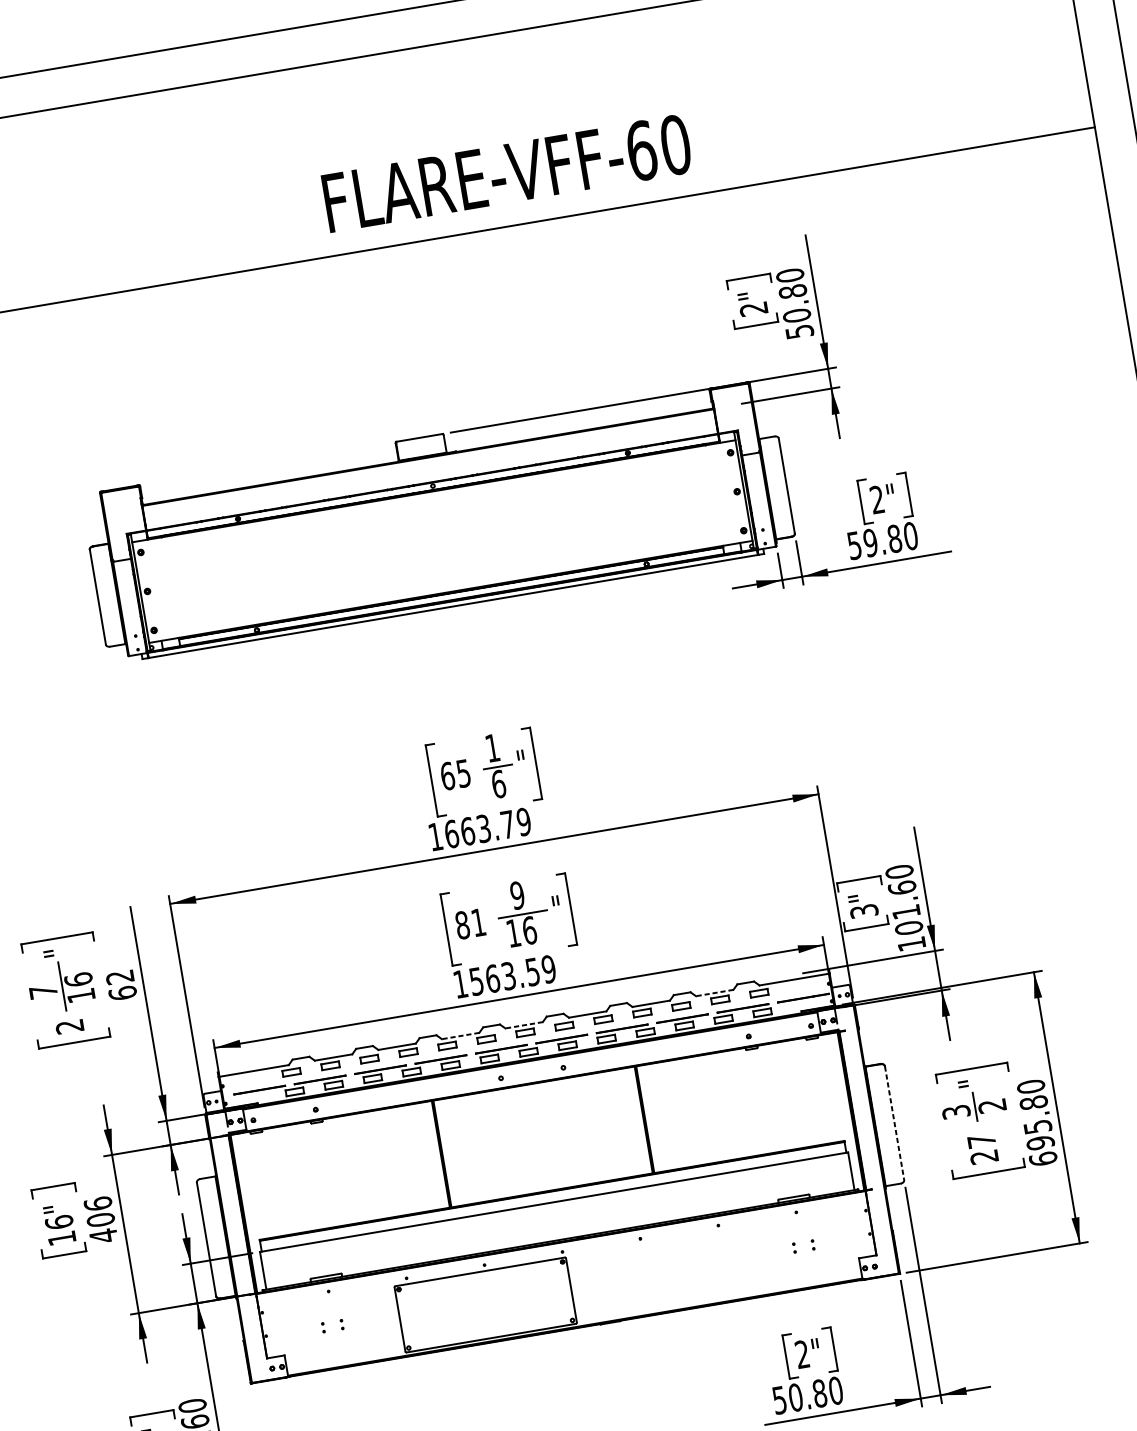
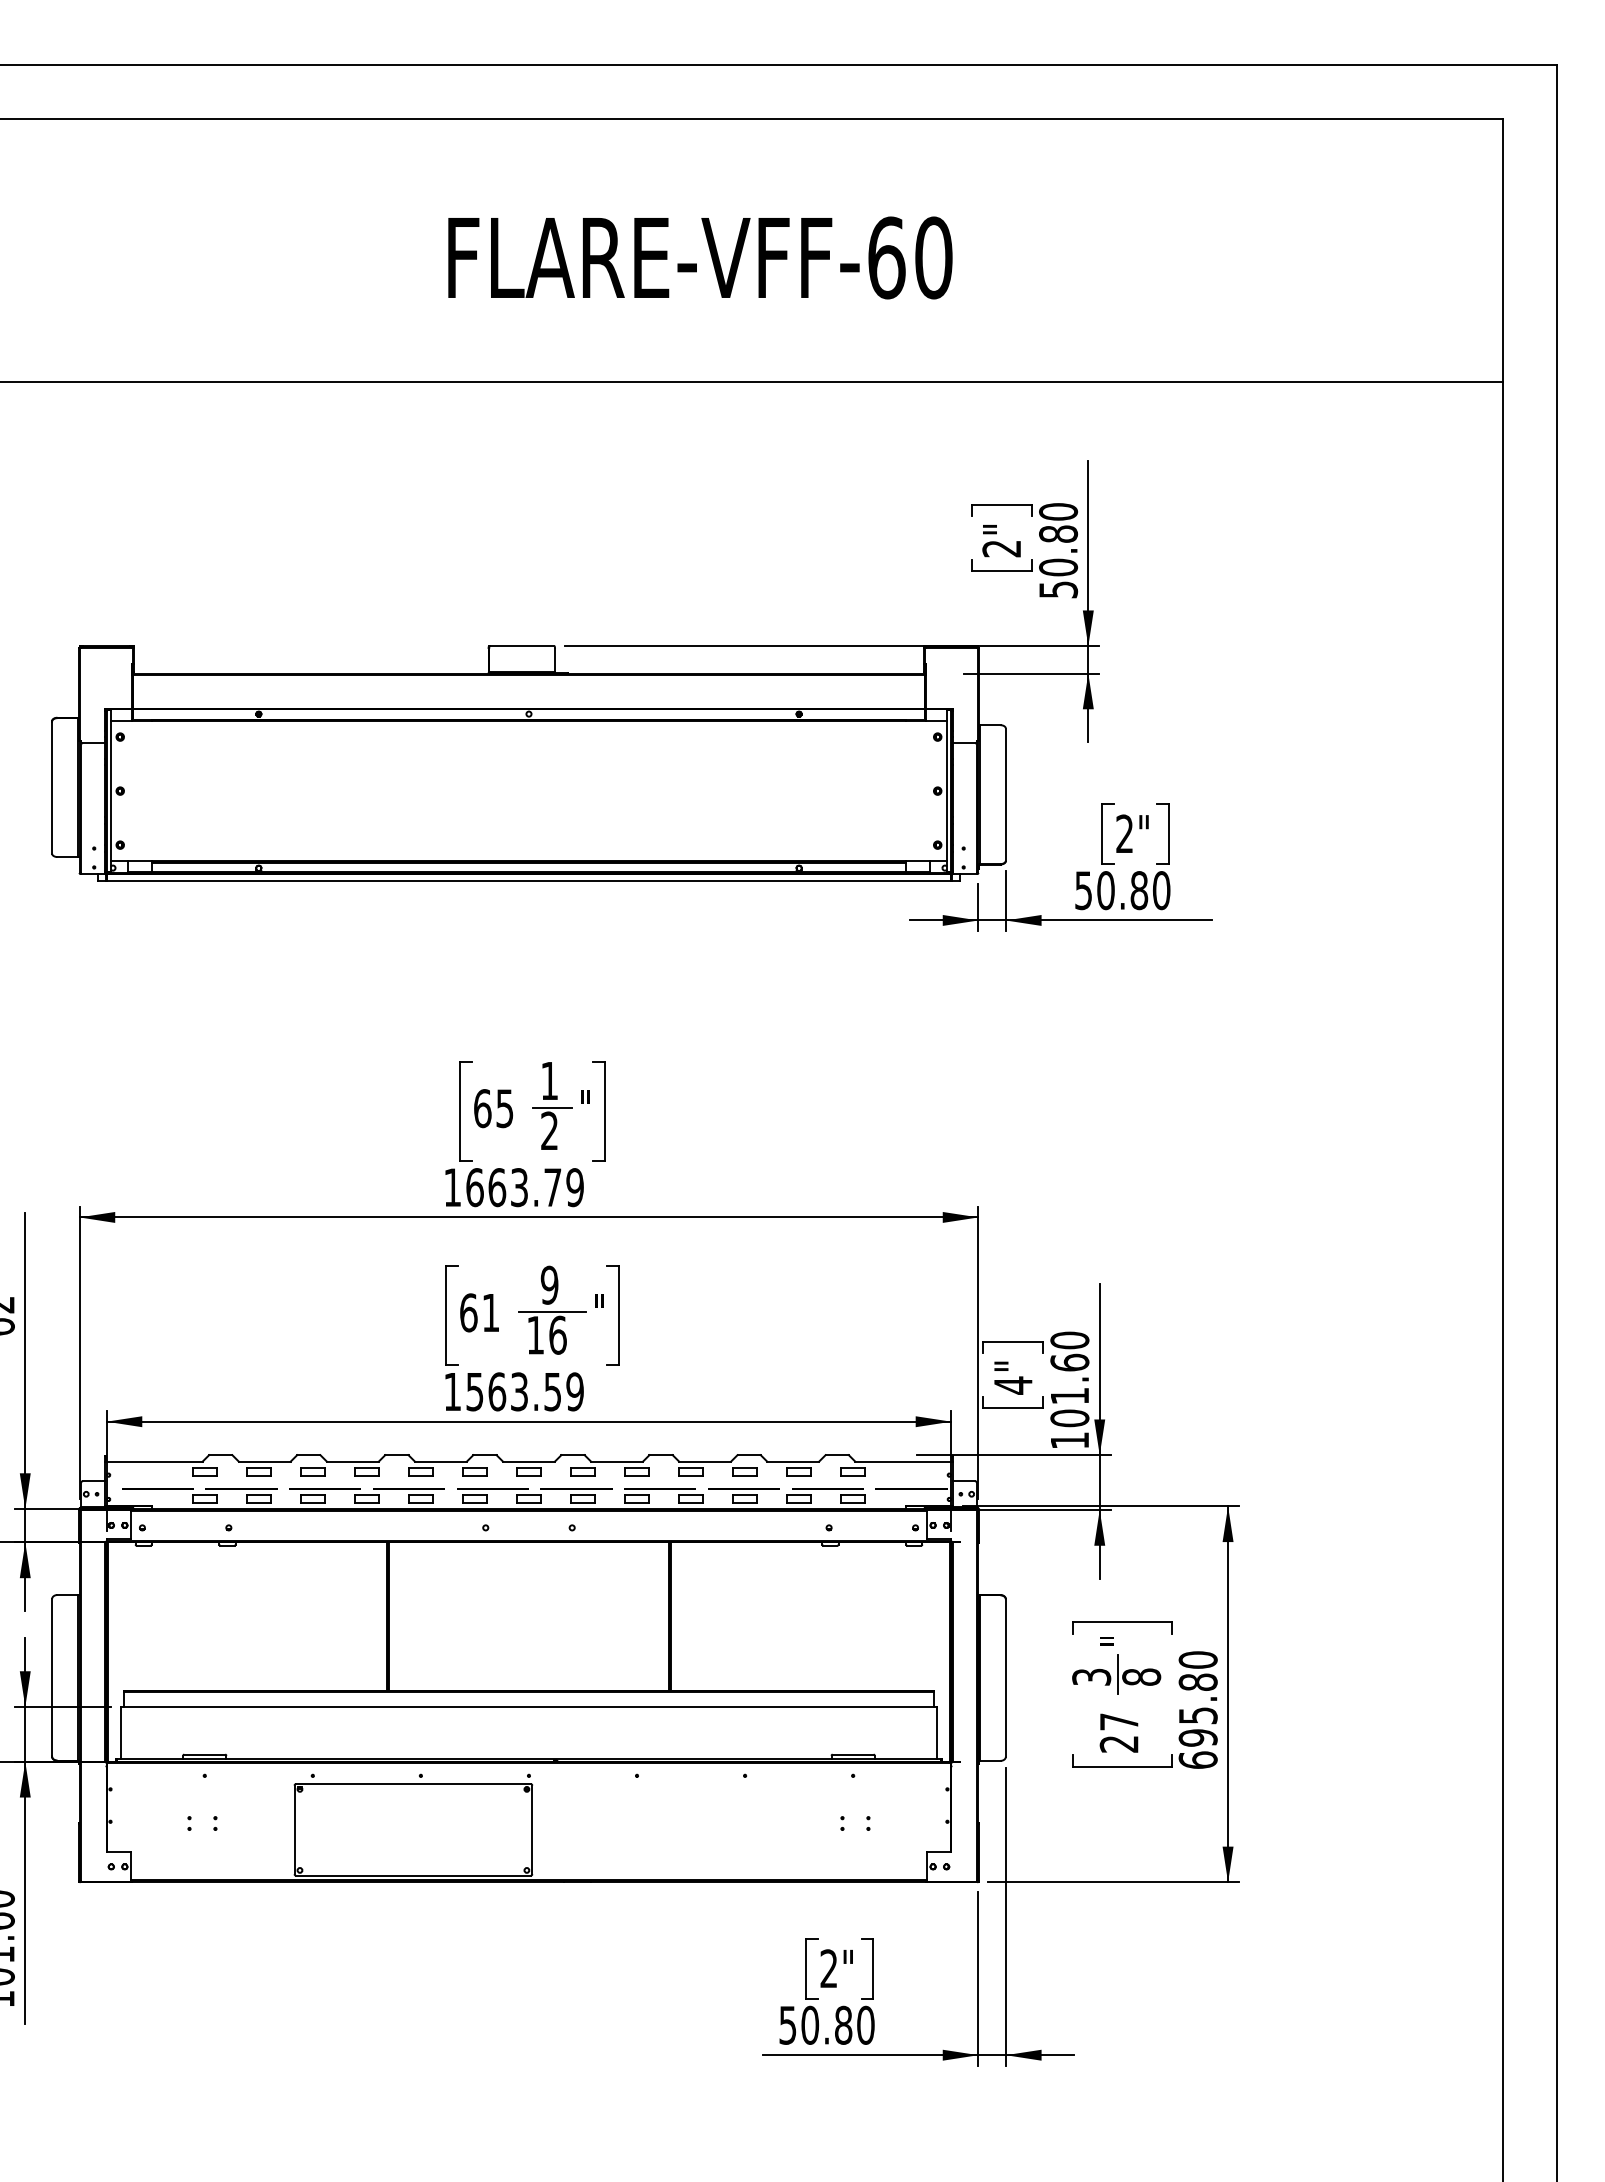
text: (507, 173) -> (700, 257), moved
text: (870, 542) -> (1105, 890), 59.80 -> 50.80
text: (498, 783) -> (549, 1130), 6 -> 2
text: (863, 911) -> (1012, 1385), 3" -> 4"
text: (462, 925) -> (468, 1312), 81 -> 61
line: (714, 992) -> (793, 1461), dashed -> solid
line: (523, 1025) -> (528, 1461), dashed -> solid
line: (460, 1035) -> (440, 1461), dashed -> solid
text: (992, 1105) -> (1141, 1676), 2 -> 8
line: (894, 1123) -> (1005, 1678), dashed -> solid

